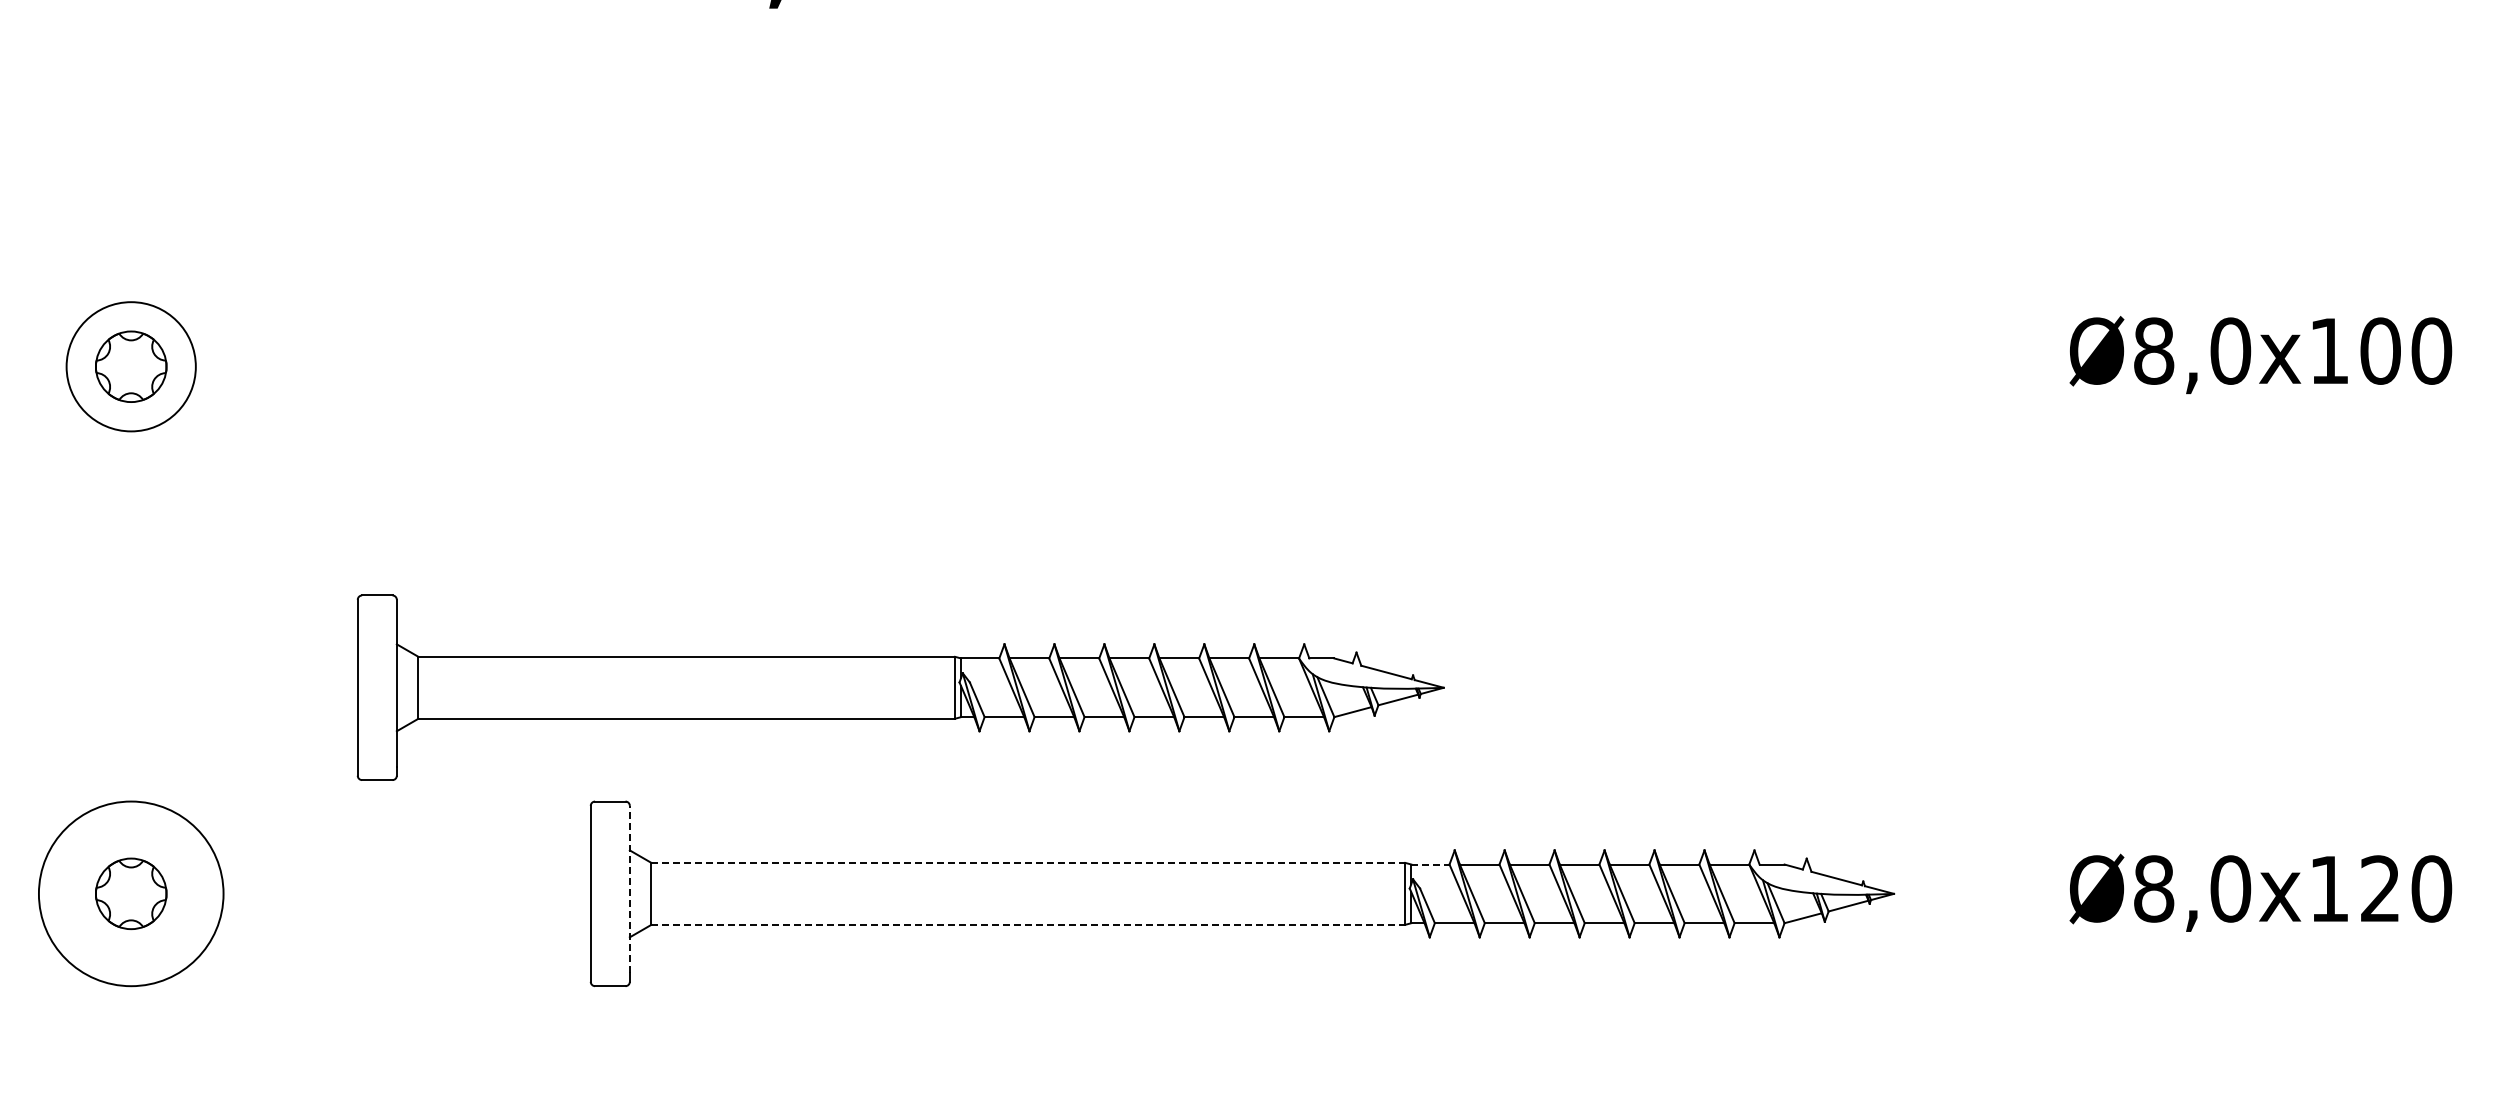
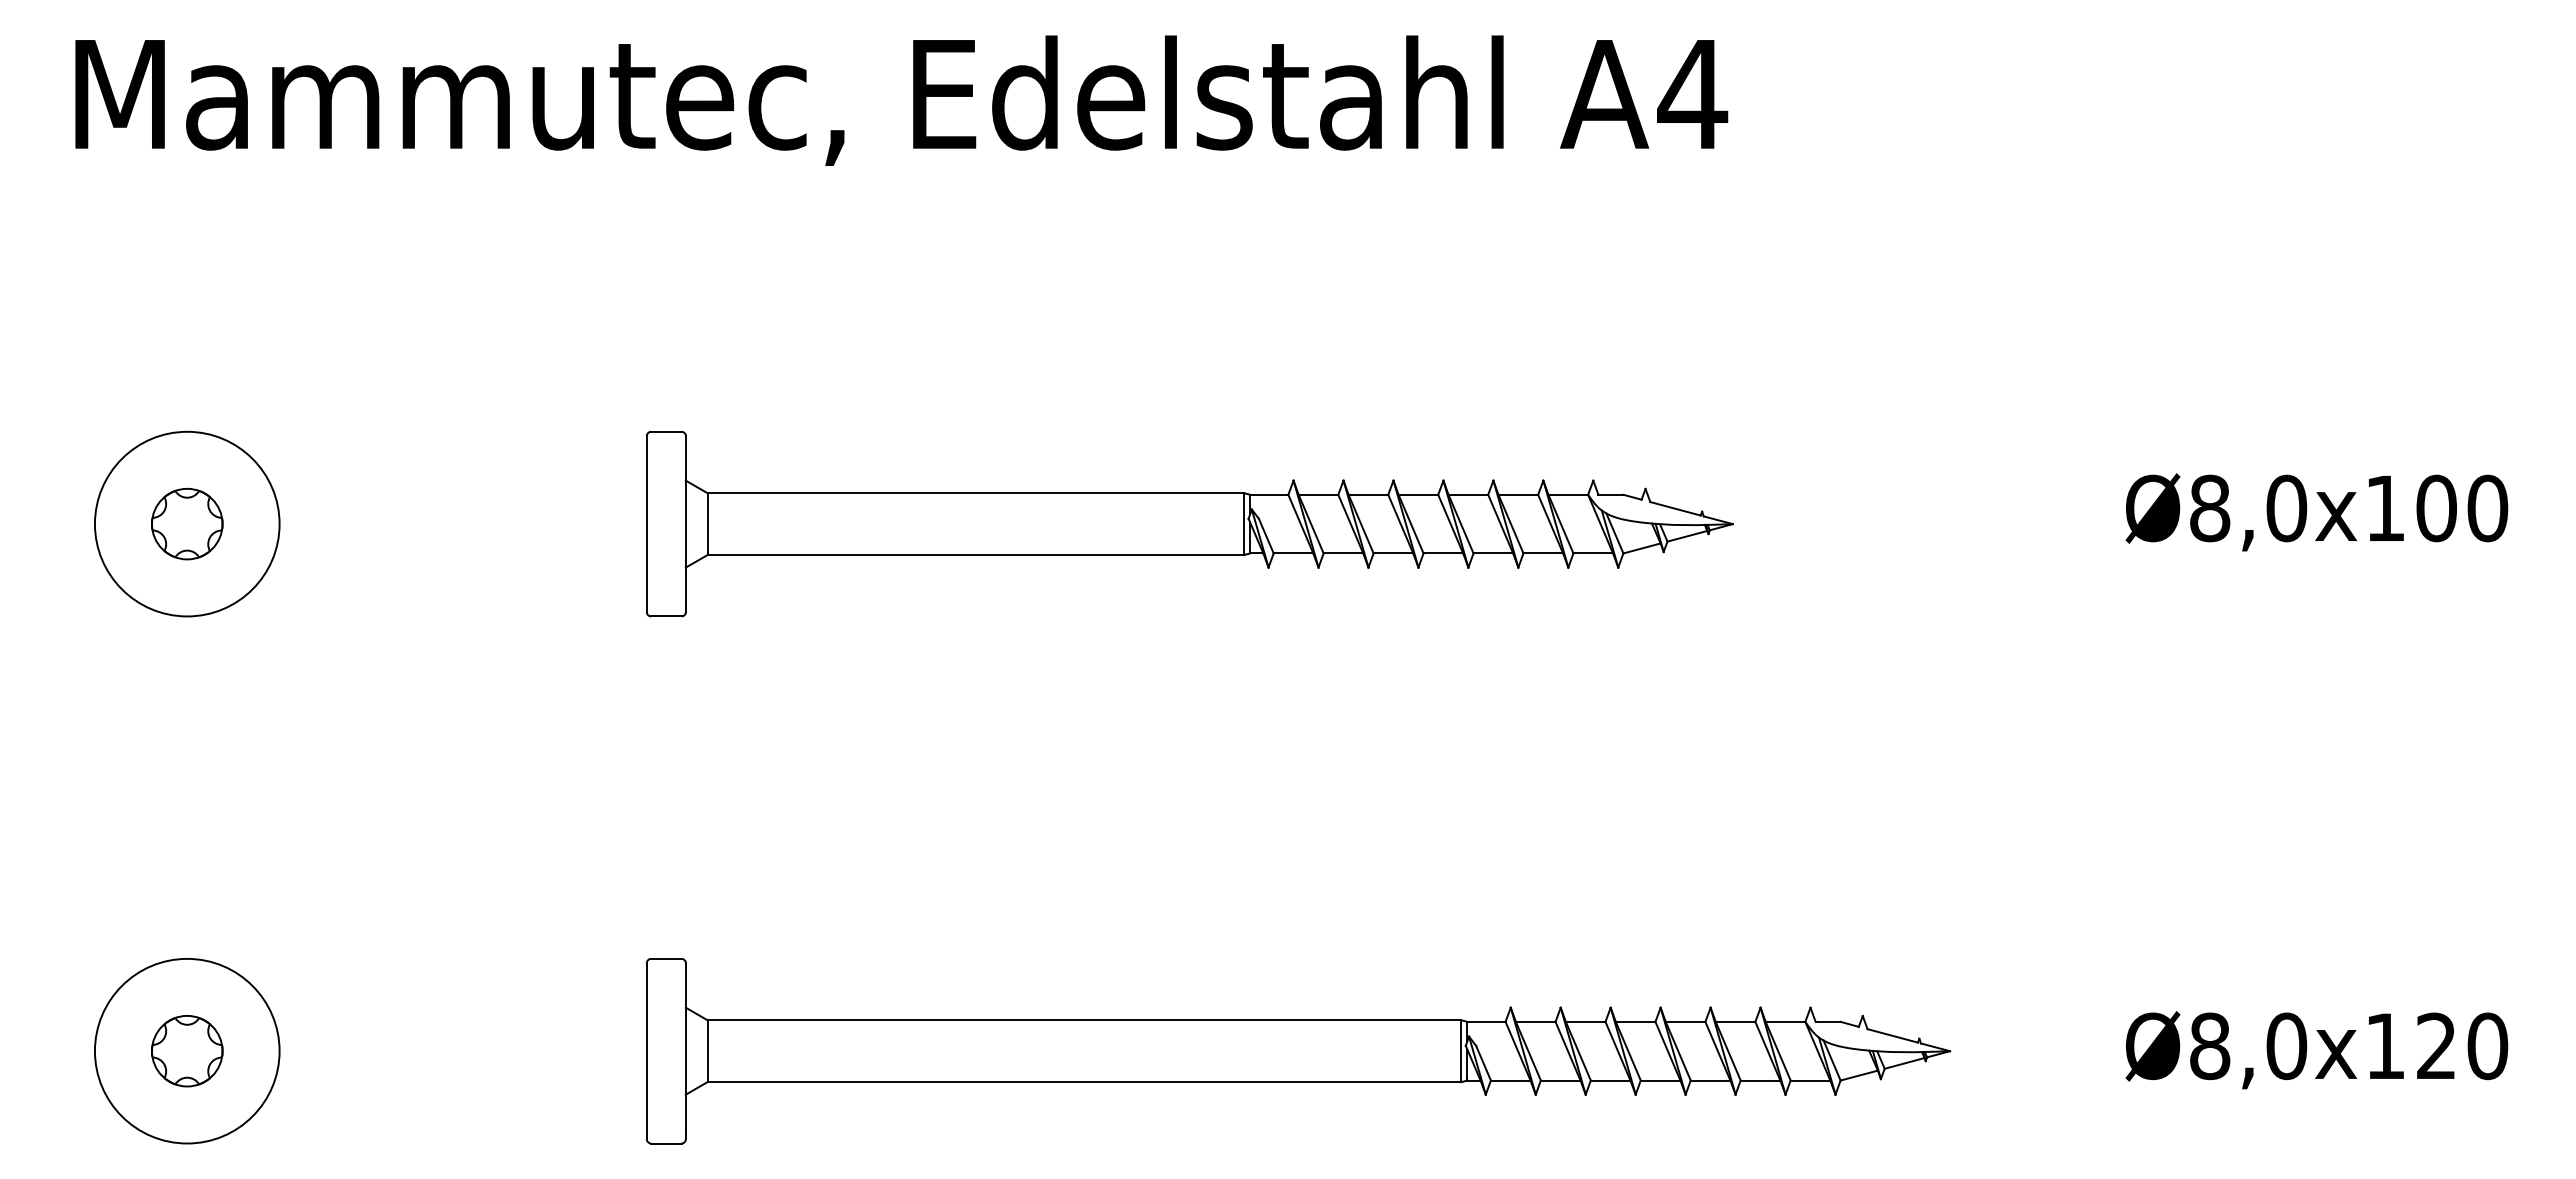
circle: (130, 366) -> (186, 523), size x1.43
part: (900, 688) -> (1189, 524), moved
line: (1028, 863) -> (1084, 1020), dashed -> solid
line: (1430, 864) -> (1486, 1021), dashed -> solid
line: (629, 889) -> (685, 1046), dashed -> solid
line: (1028, 925) -> (1084, 1082), dashed -> solid

